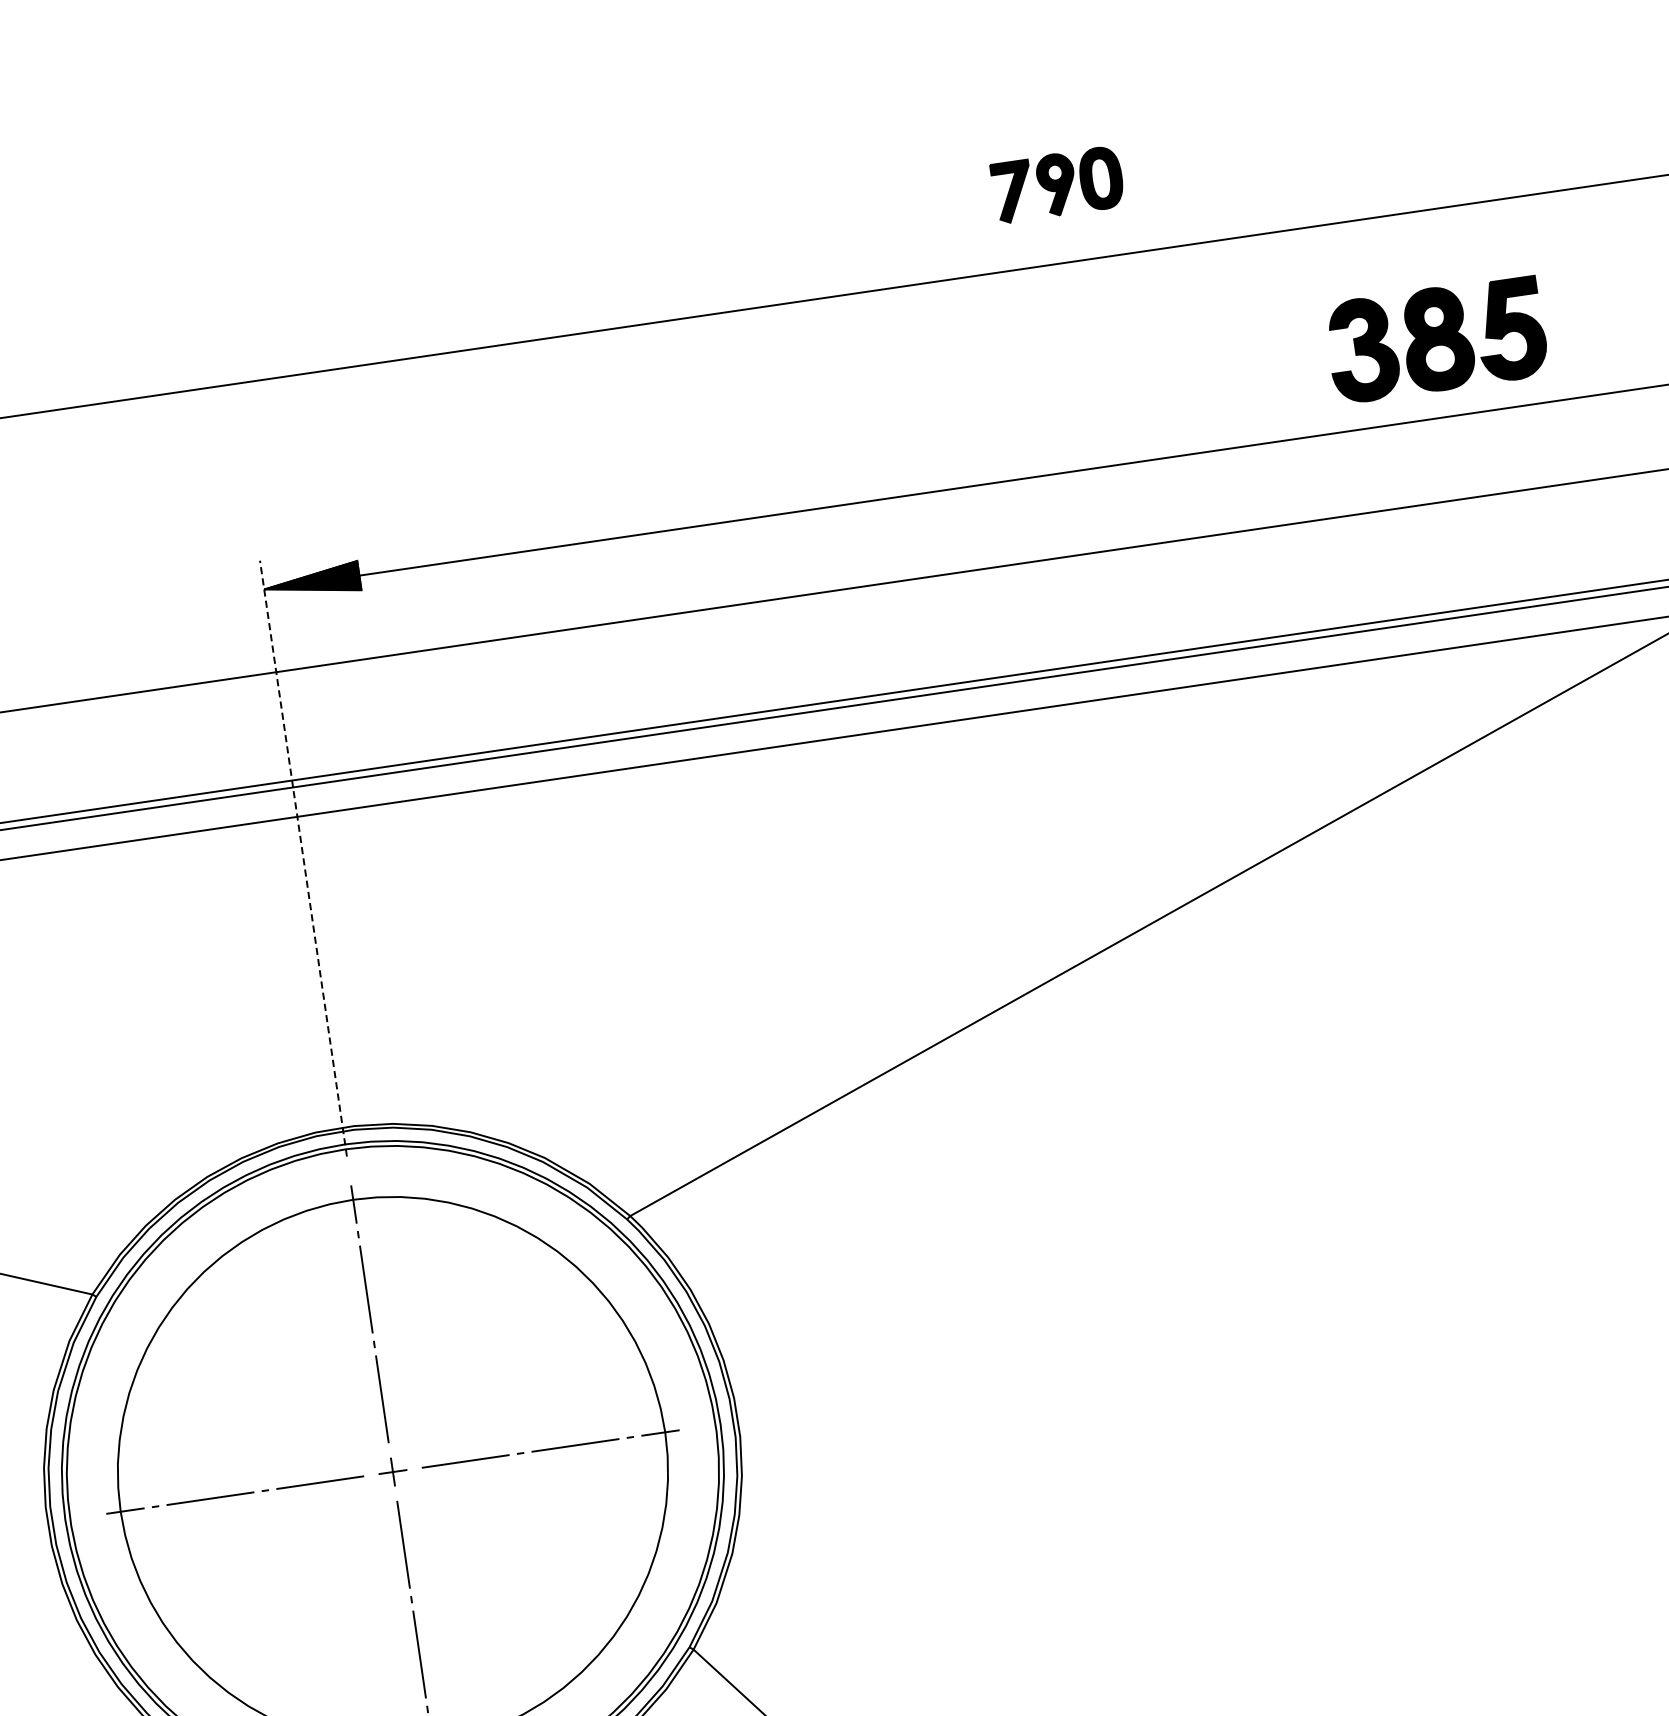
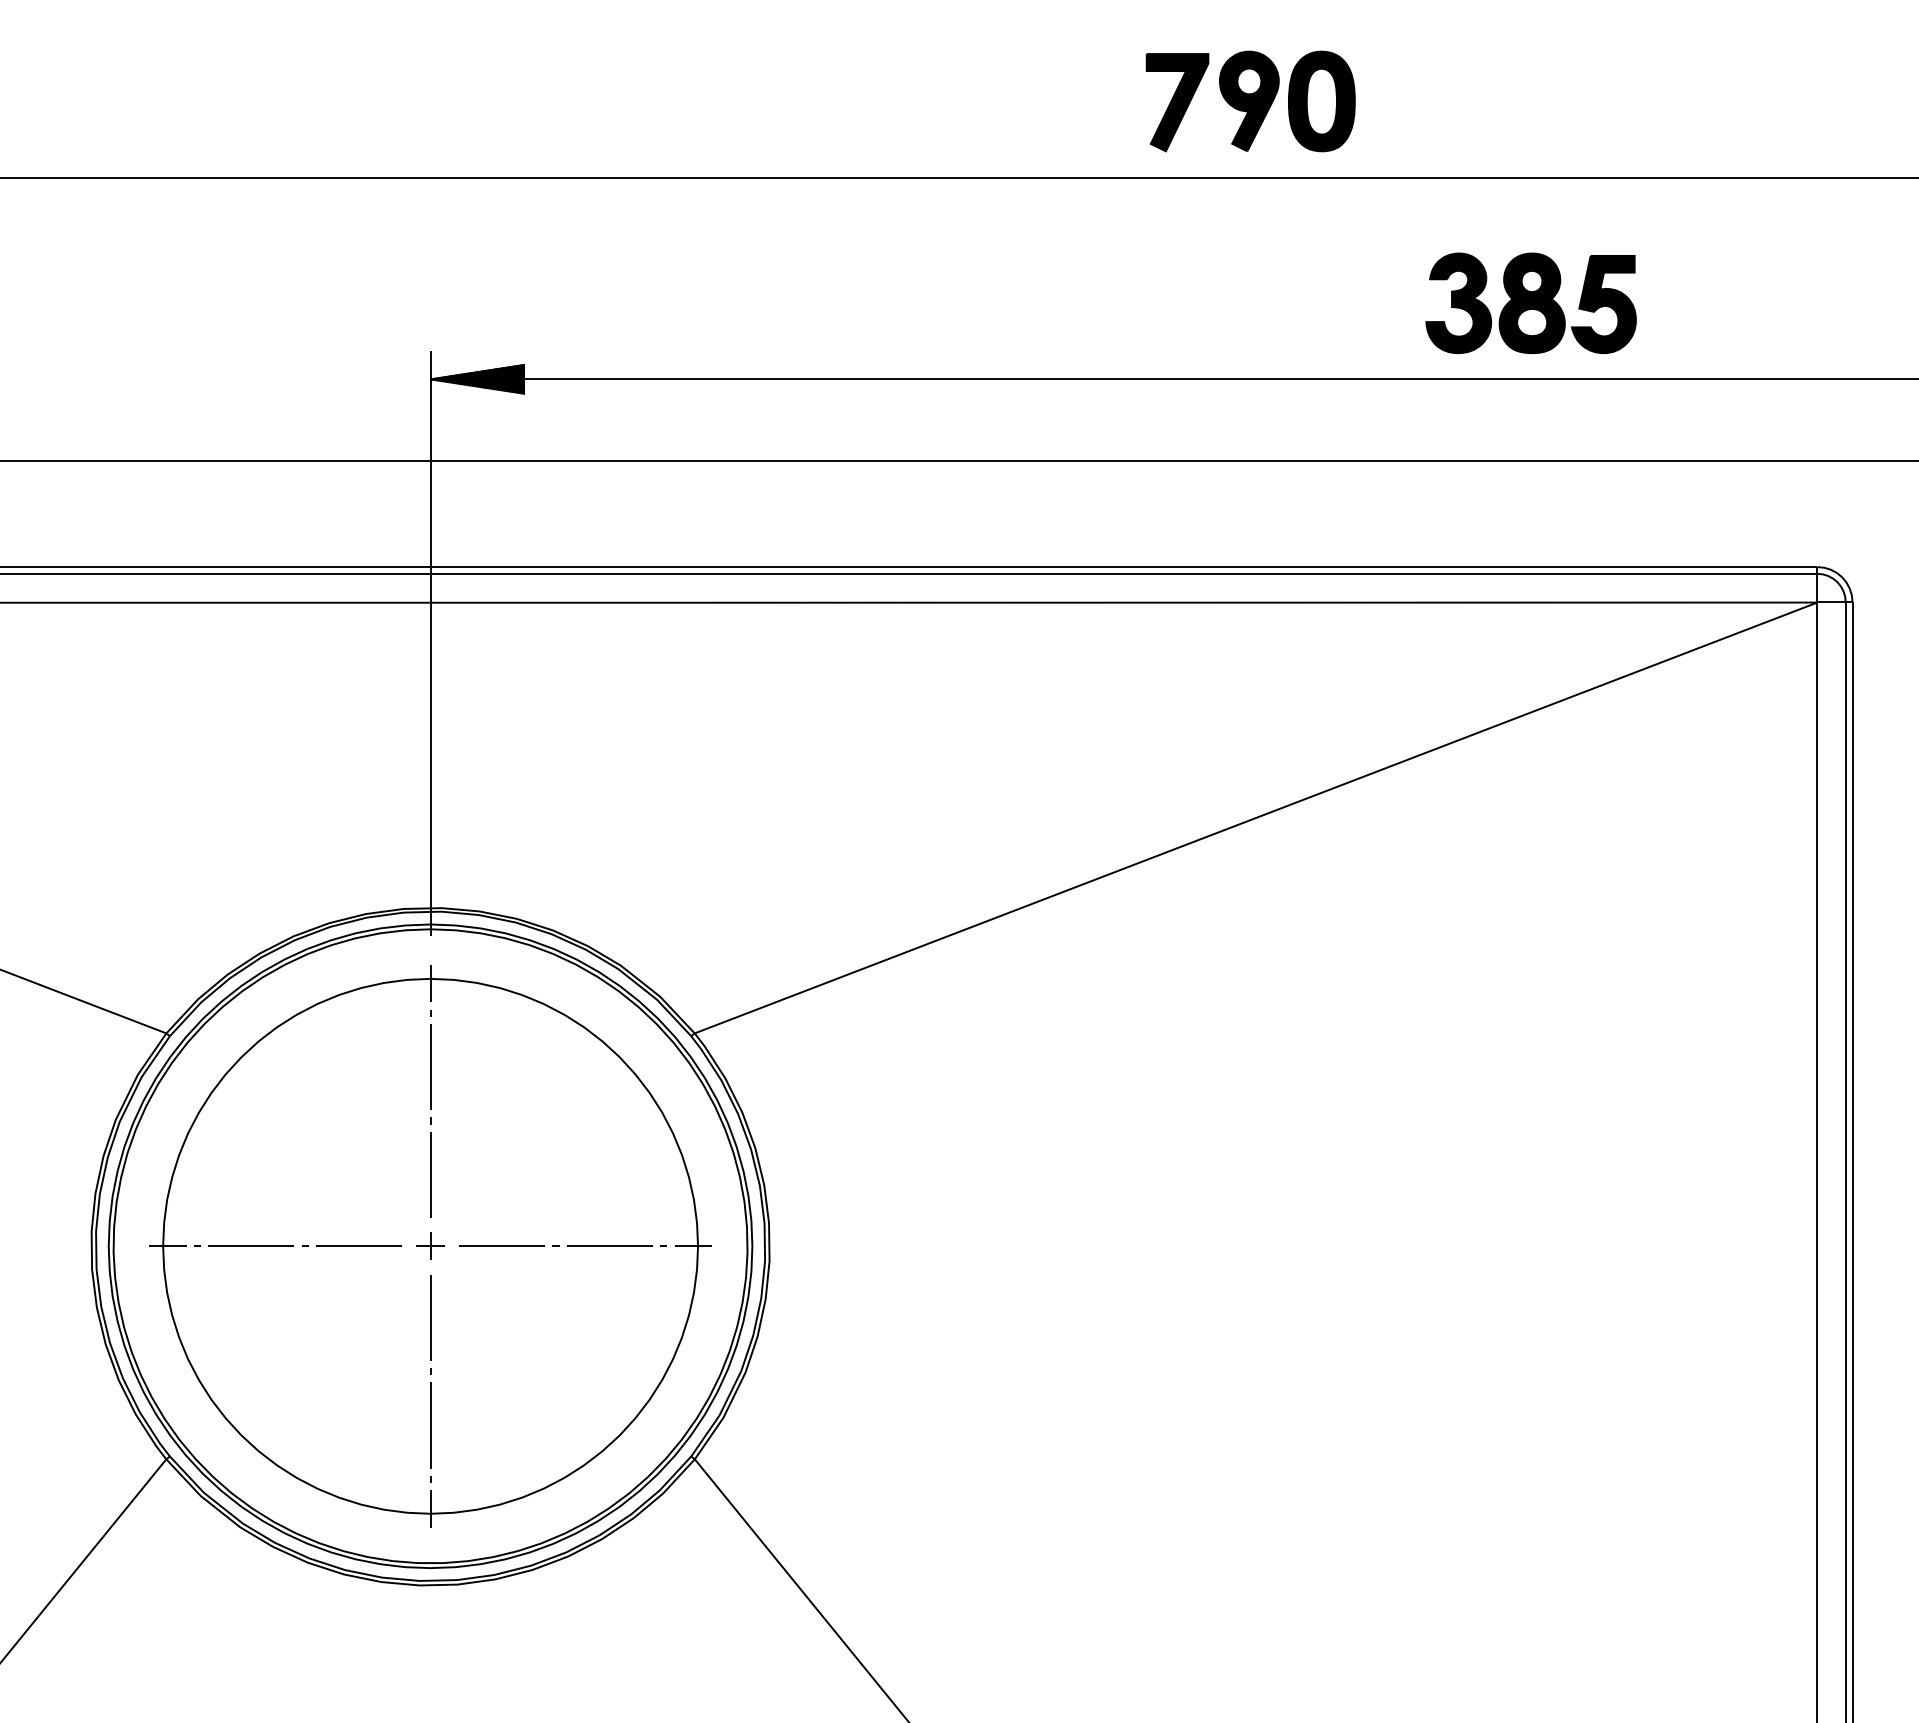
part: (1057, 184) -> (1250, 101), size x1.67
part: (1435, 338) -> (1530, 302), moved
line: (303, 858) -> (430, 643), dashed -> solid

